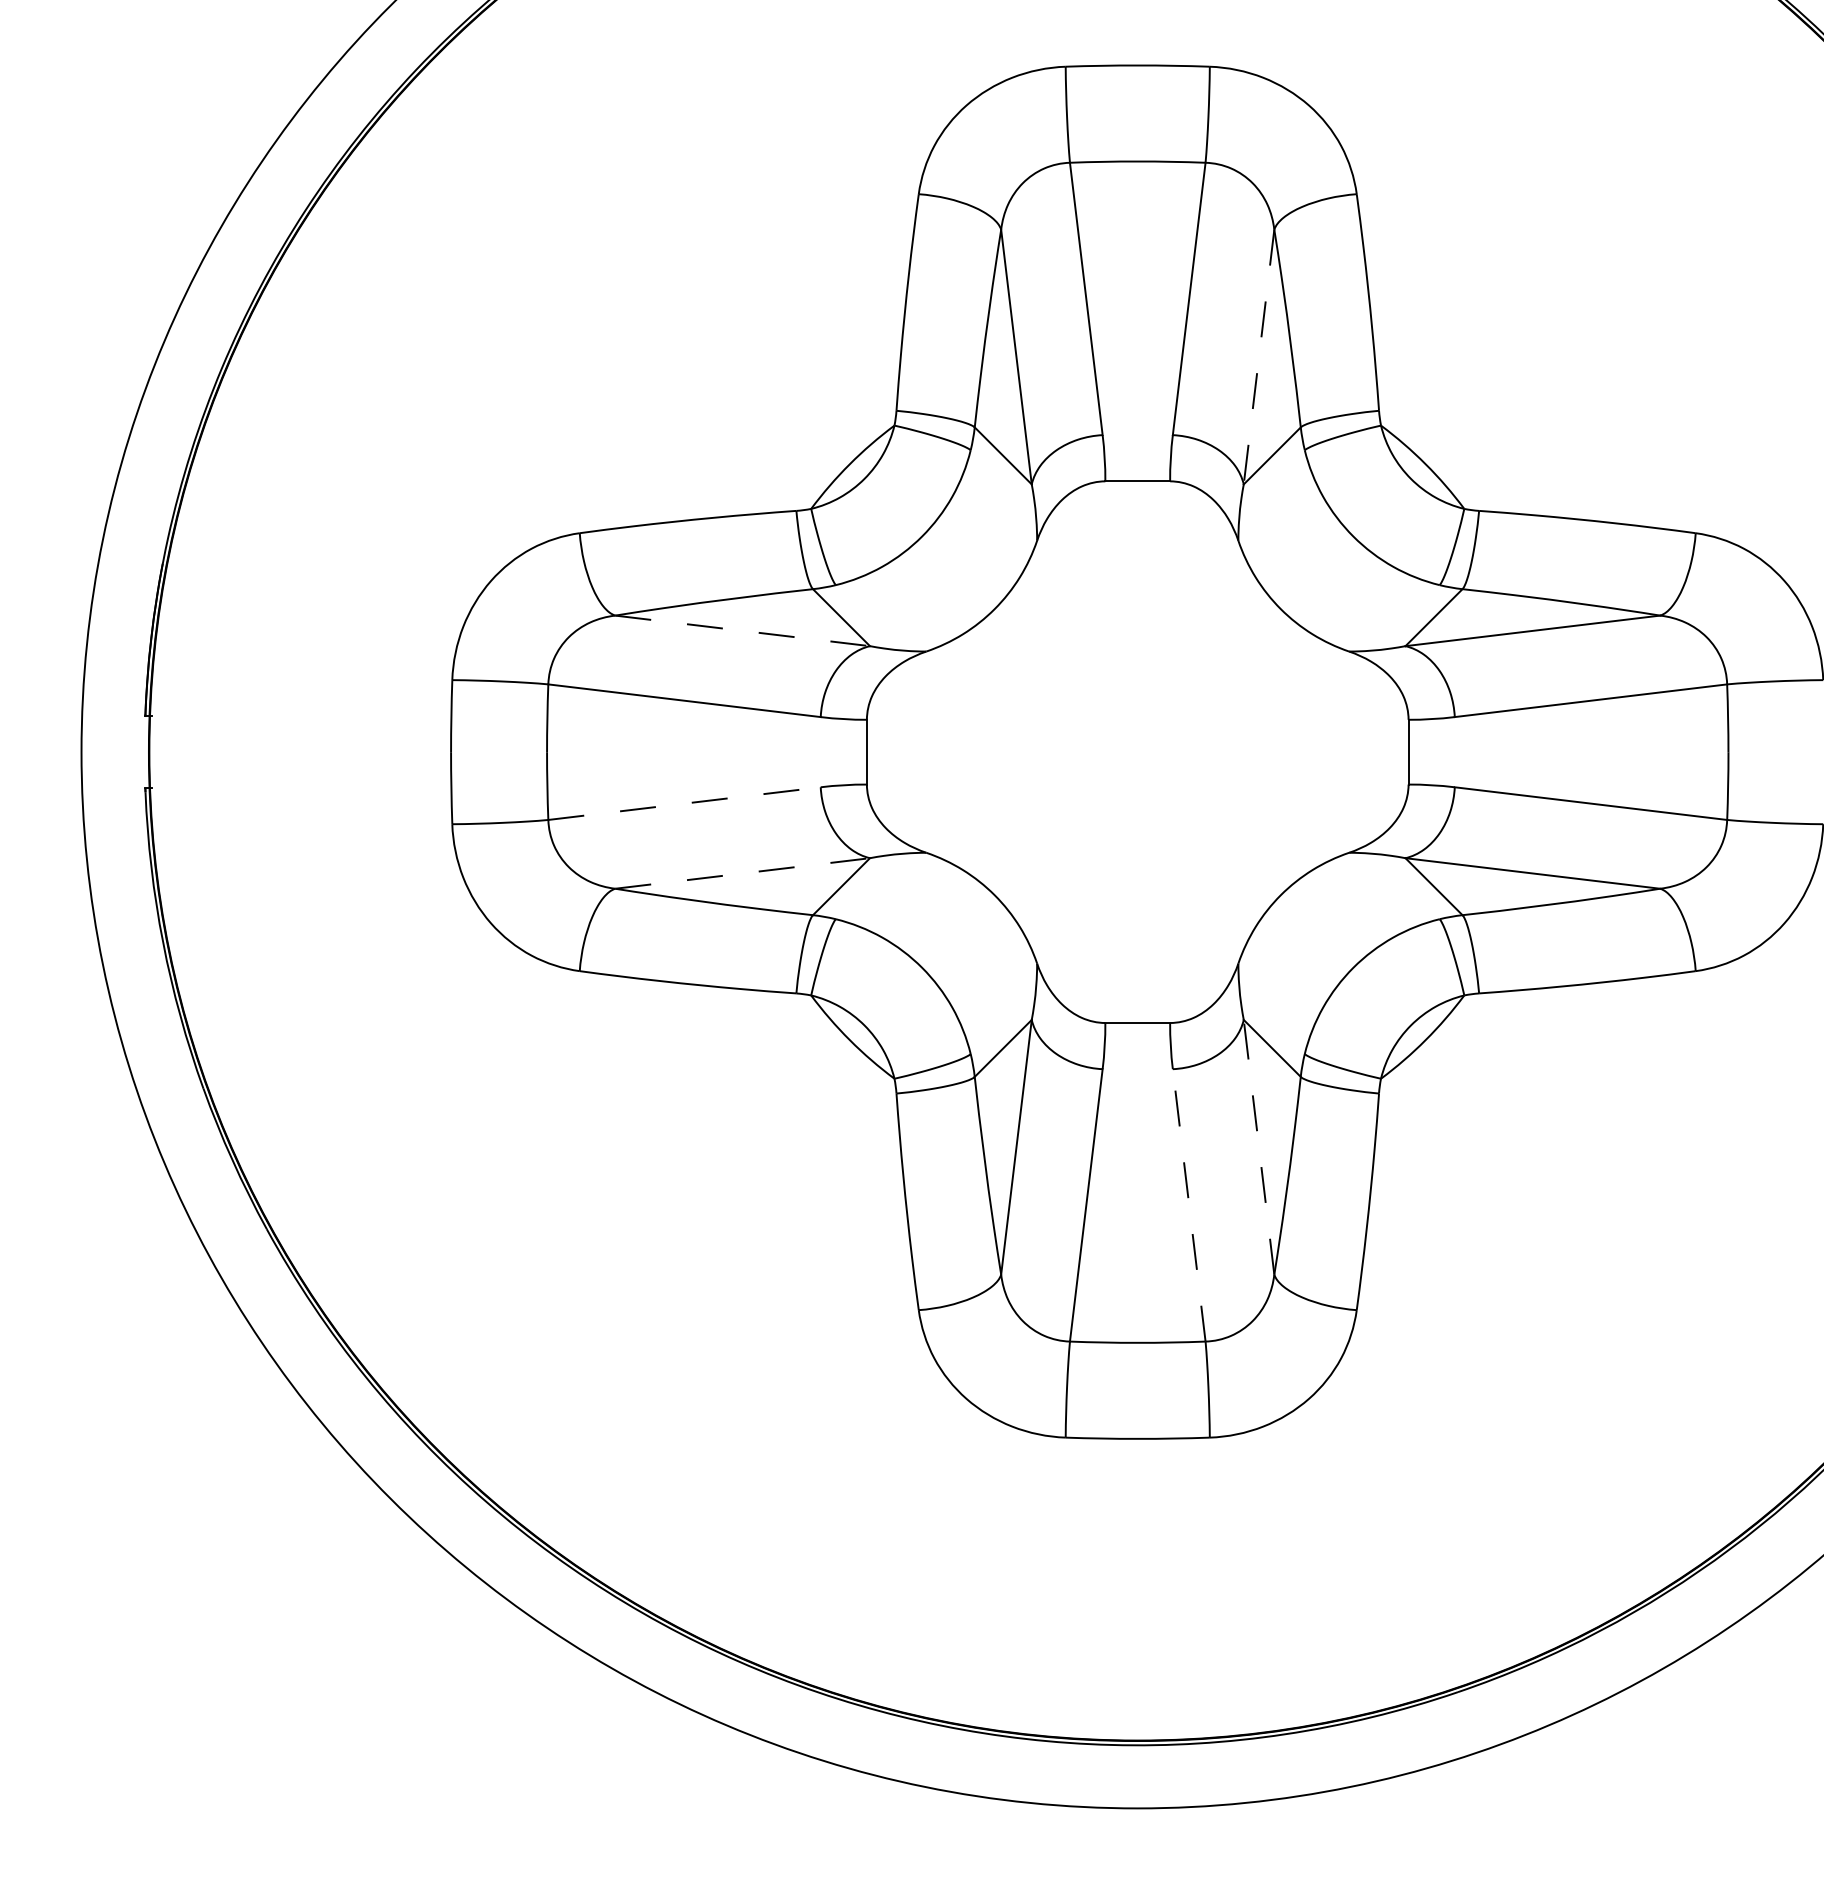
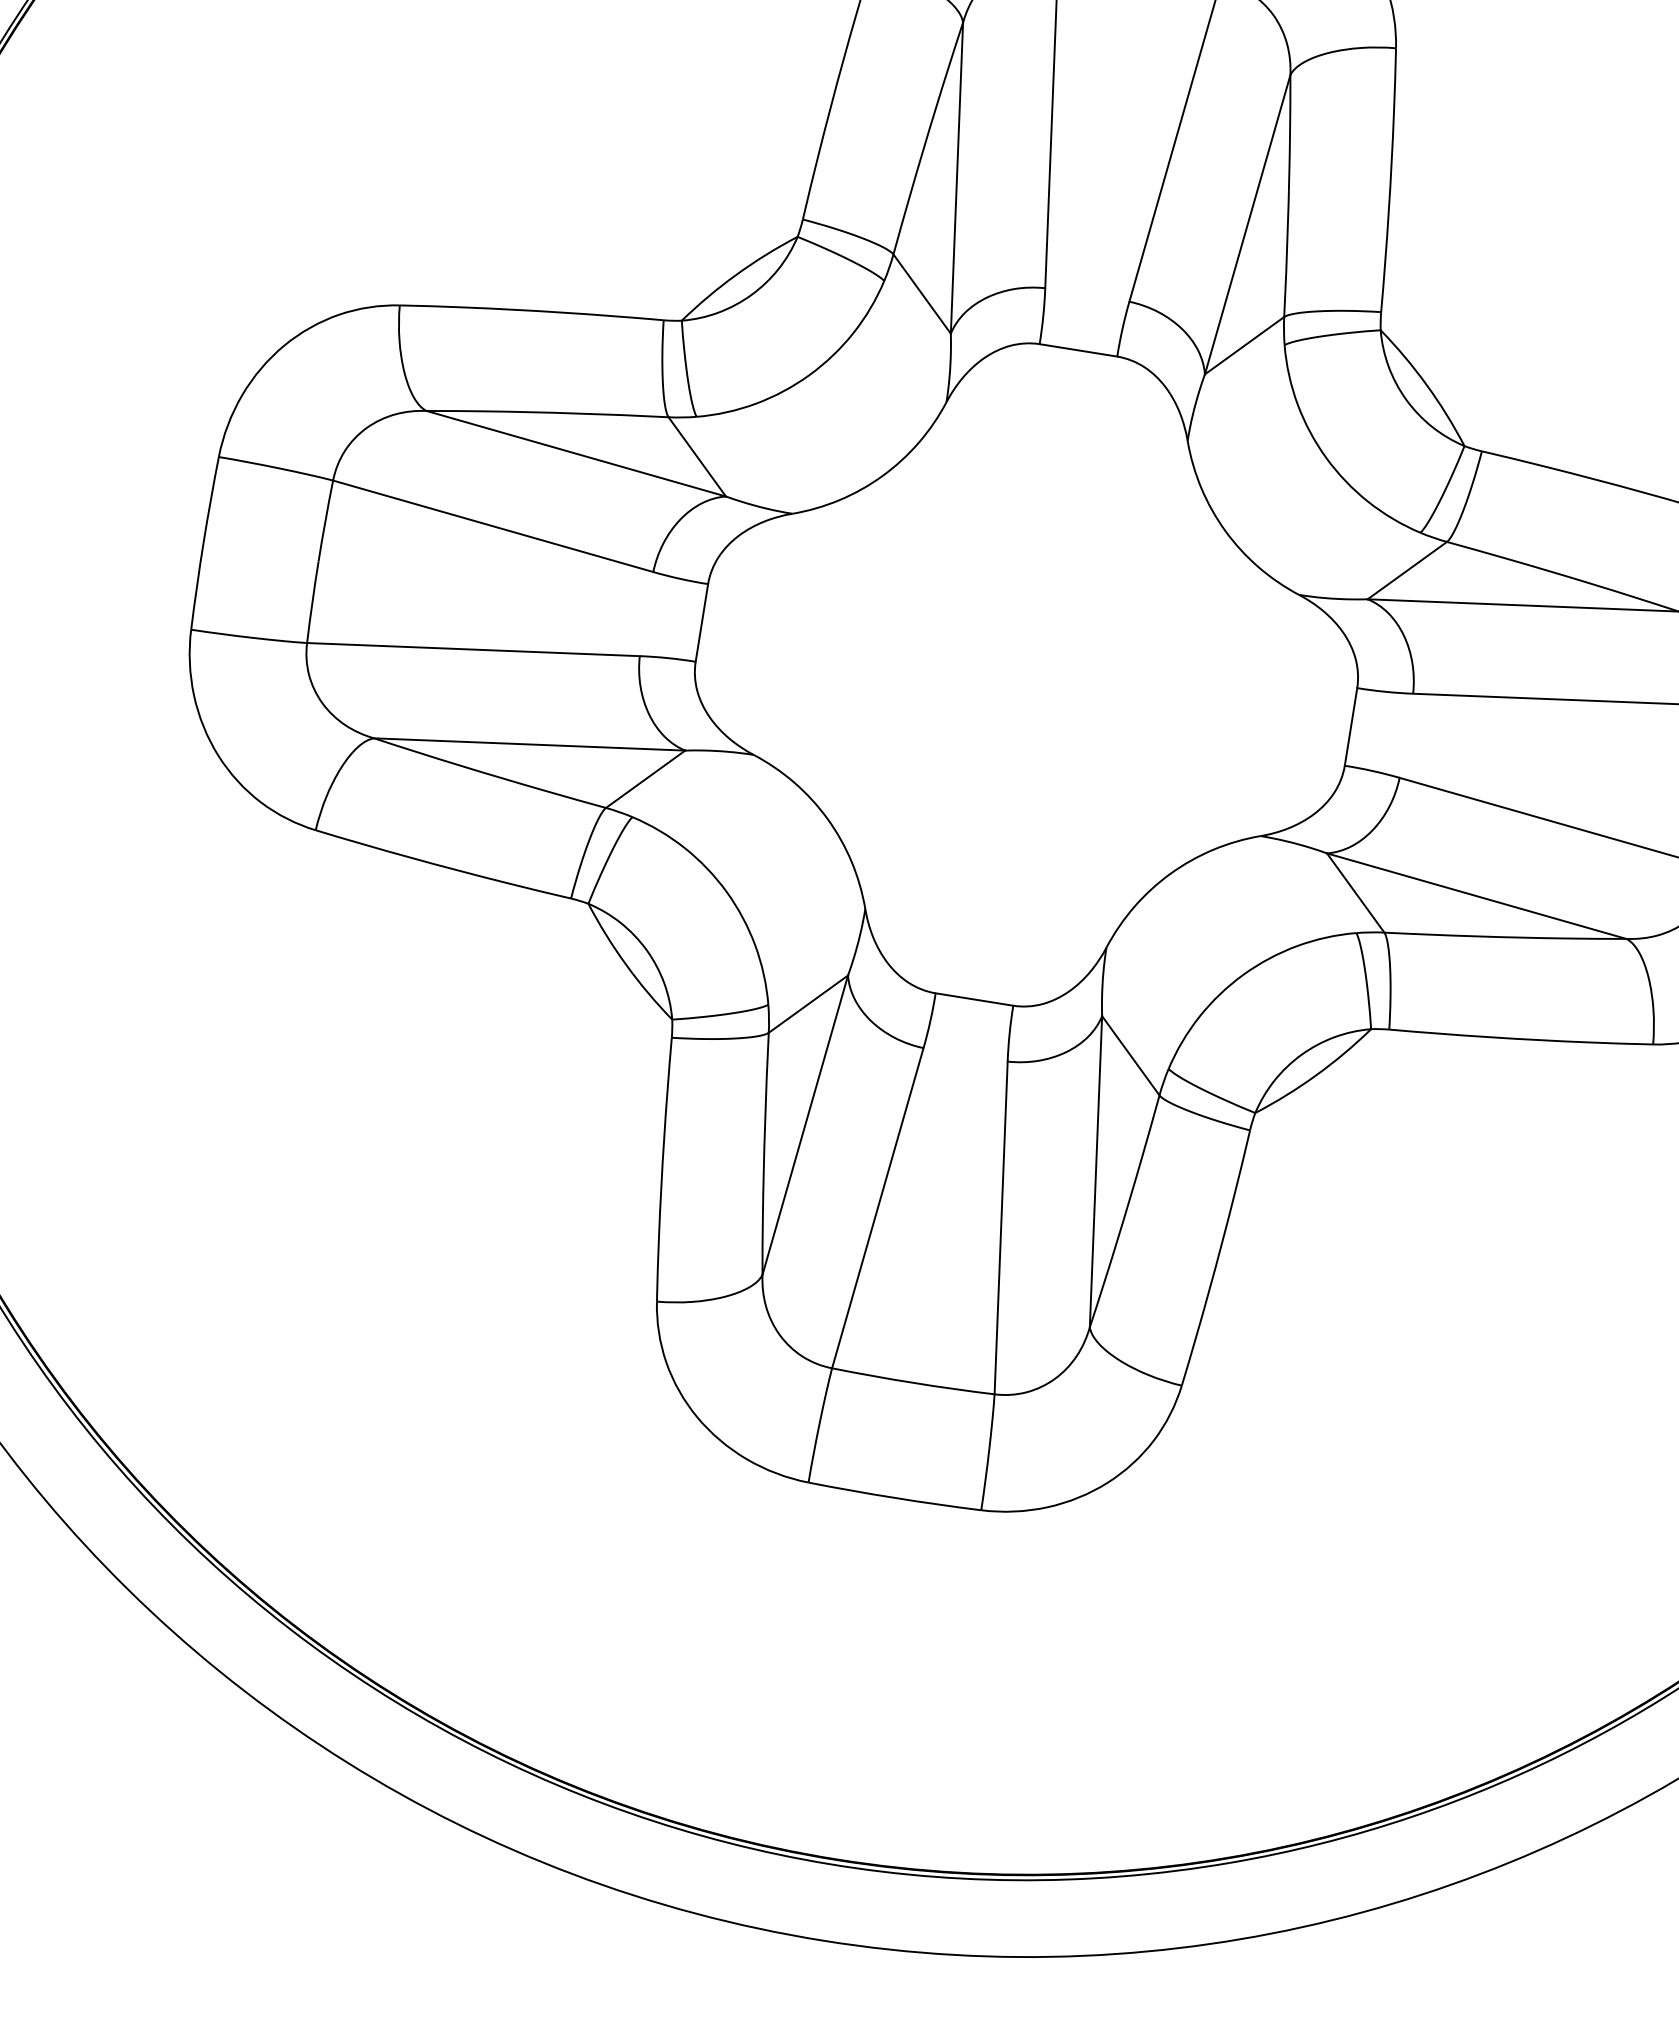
line: (1258, 357) -> (1246, 225), dashed -> solid
line: (743, 630) -> (577, 453), dashed -> solid
line: (685, 803) -> (474, 649), dashed -> solid
line: (743, 873) -> (530, 744), dashed -> solid
line: (1258, 1146) -> (1095, 1170), dashed -> solid
line: (1189, 1204) -> (1001, 1226), dashed -> solid

